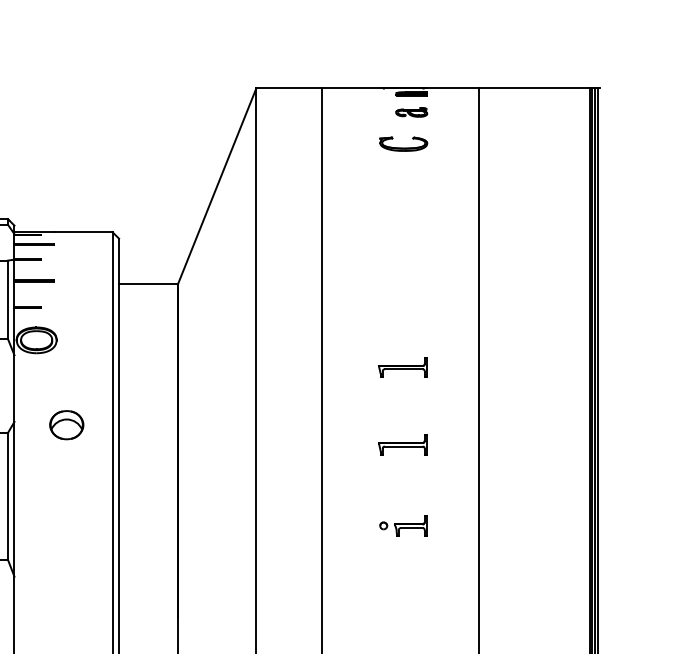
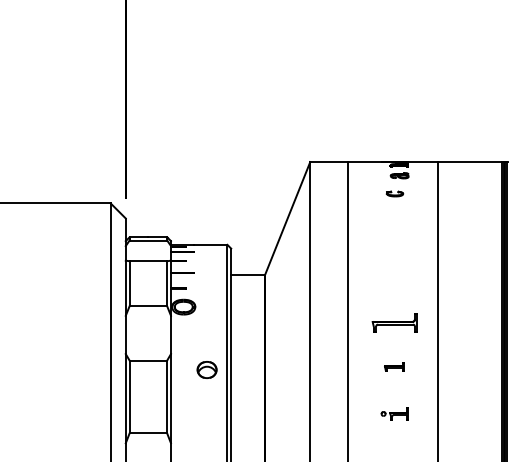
part: (402, 142) -> (394, 193), size x0.6
part: (402, 366) -> (394, 322), size x1.6
part: (65, 424) -> (206, 369), moved
part: (402, 443) -> (394, 366), size x0.7

